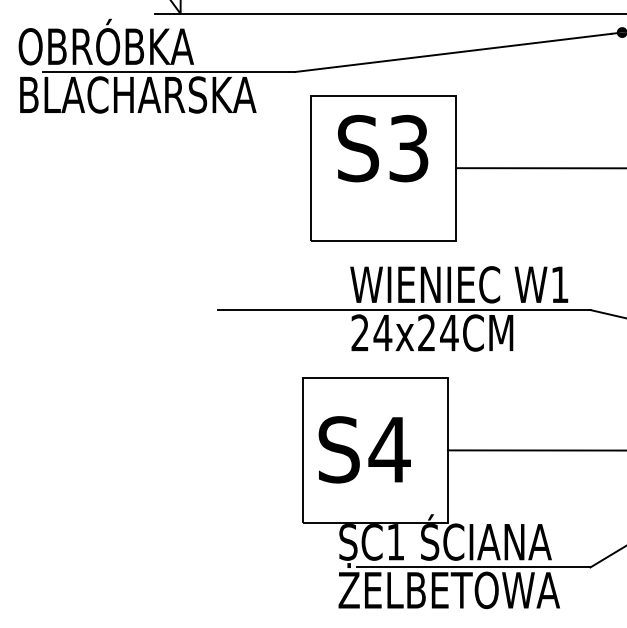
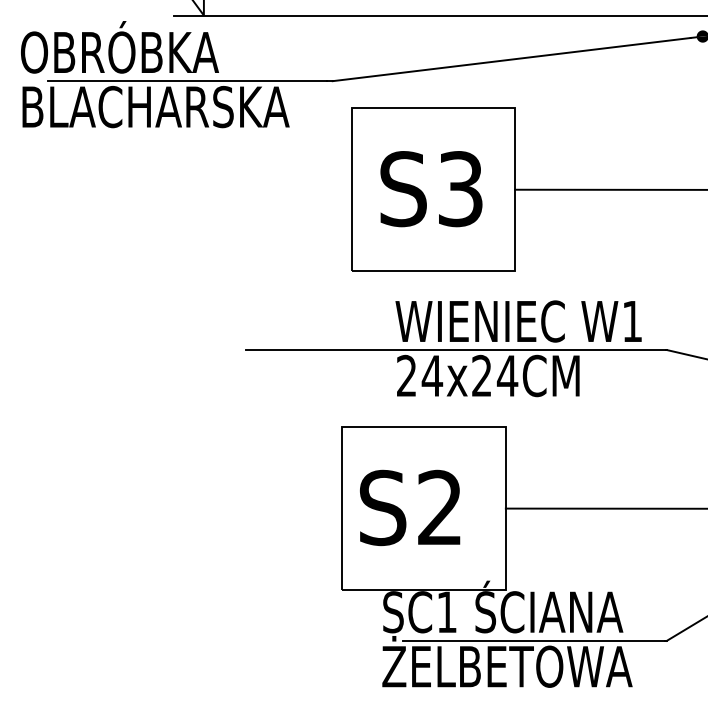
text: (383, 148) -> (431, 188), moved
text: (389, 449) -> (439, 507), S4 -> S2

